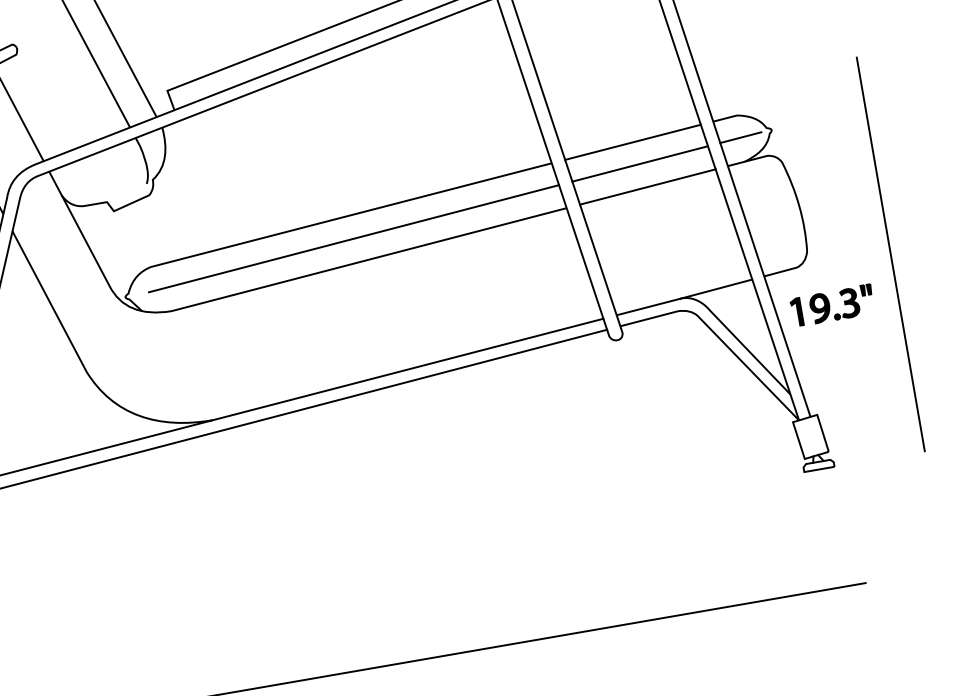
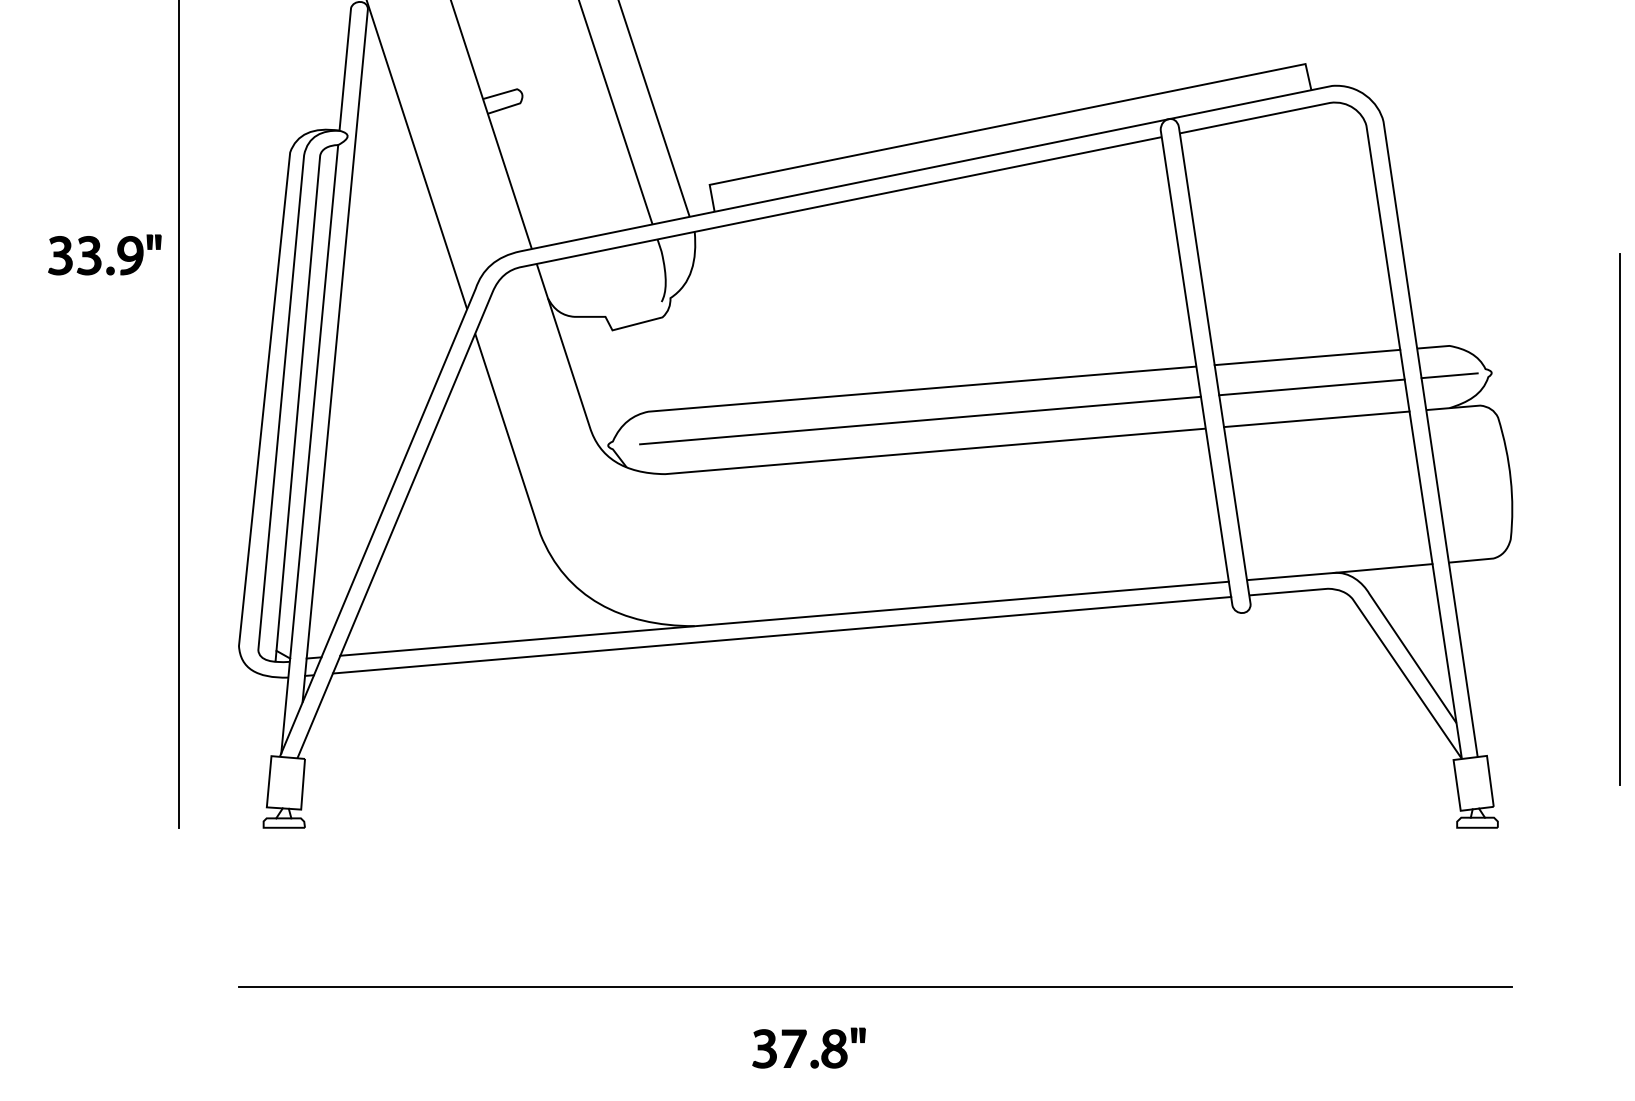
line: (890, 254) -> (1619, 519), moved
part: (832, 305) -> (1531, 616), removed

